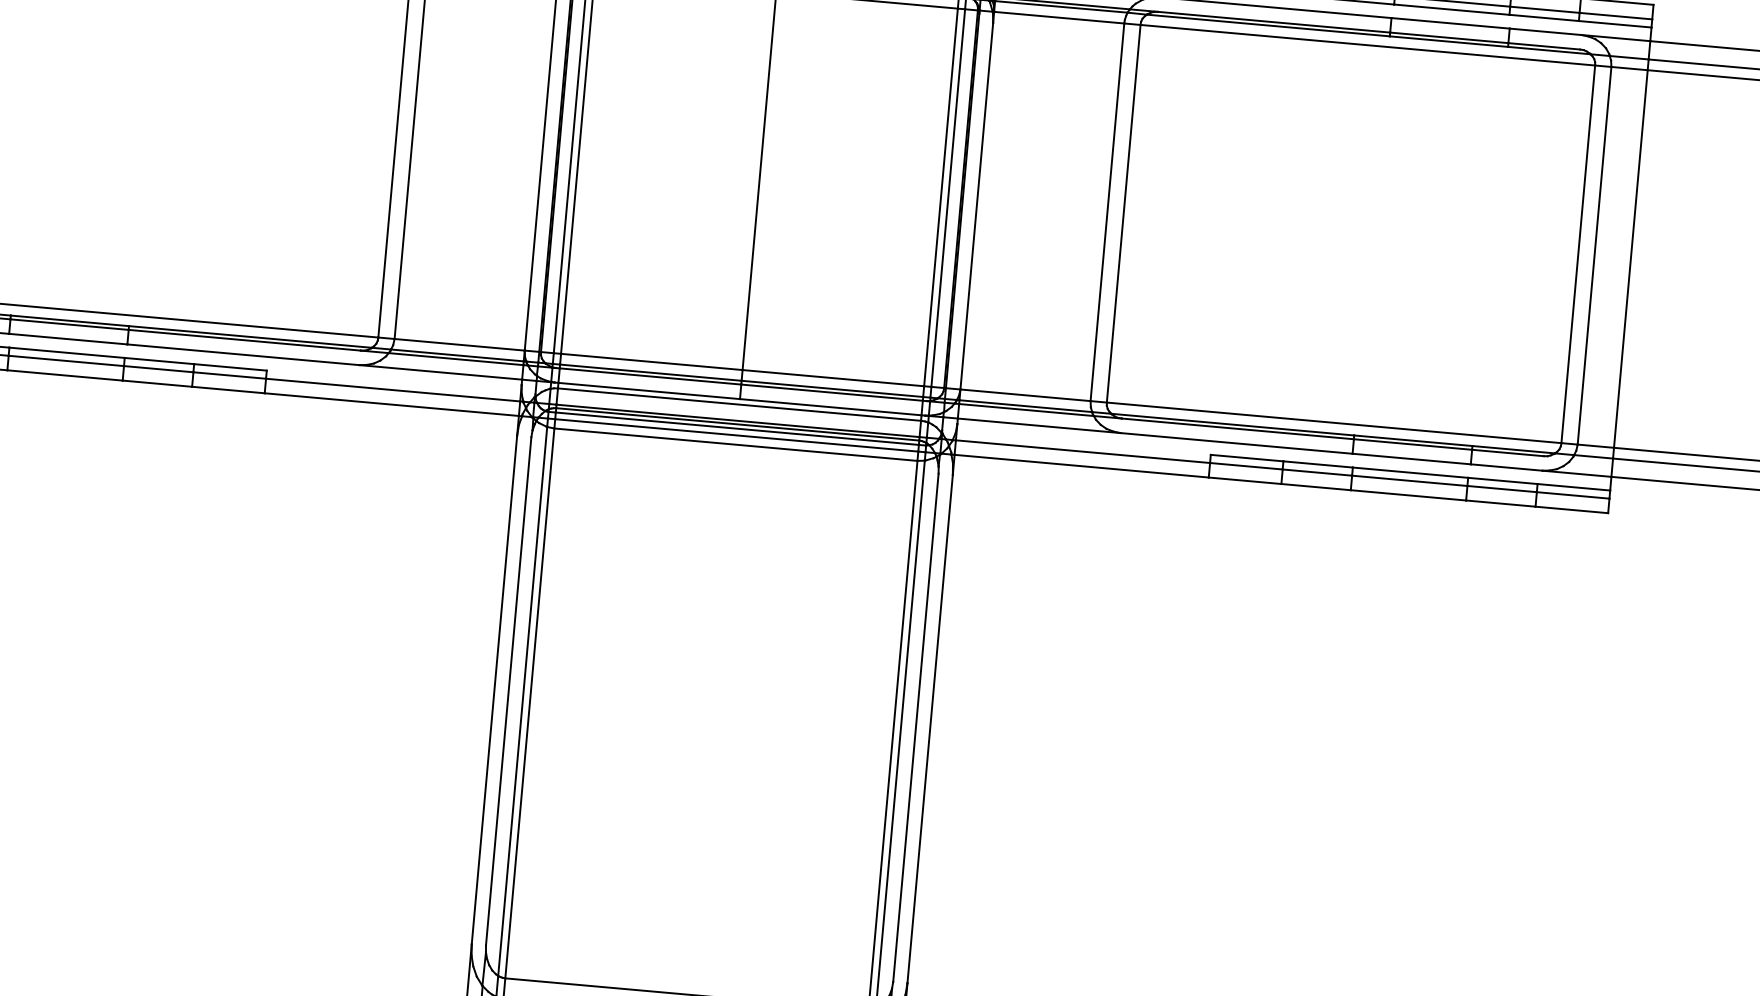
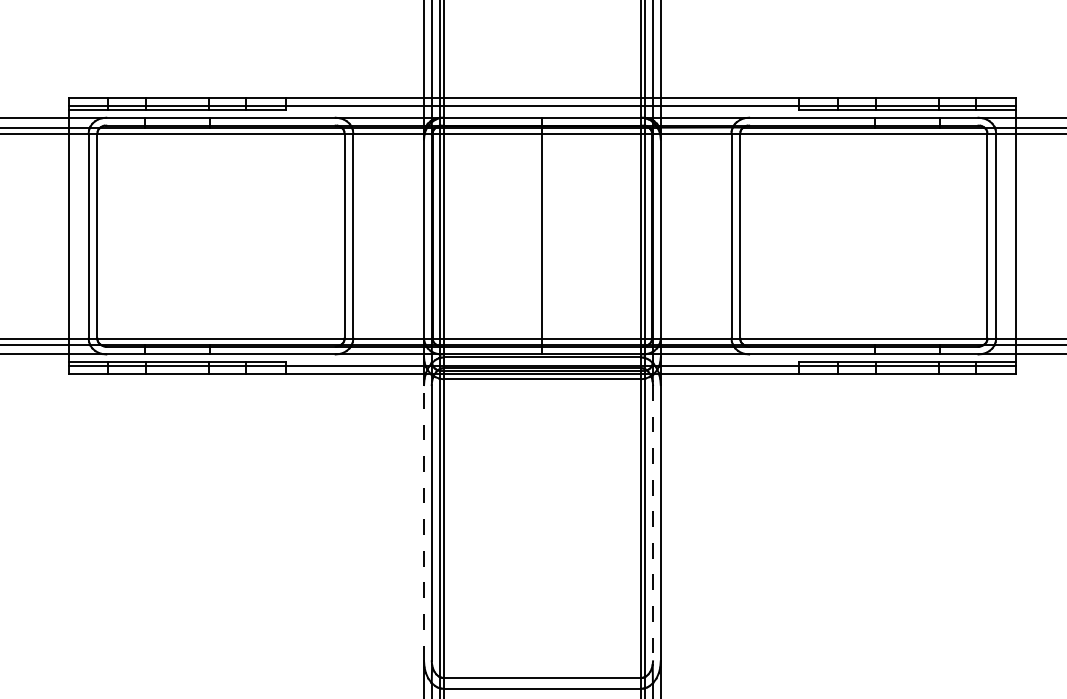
line: (495, 688) -> (424, 522), solid -> dashed
line: (916, 728) -> (653, 523), solid -> dashed

